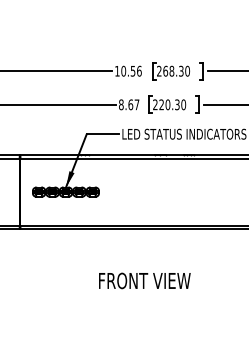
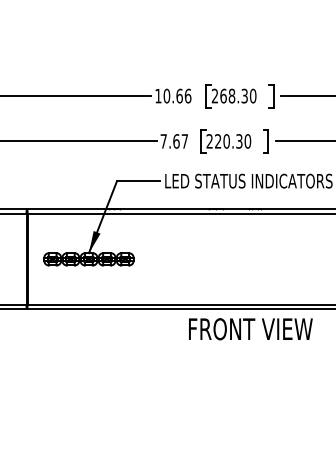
text: (132, 70) -> (178, 95), 10.56 -> 10.66
text: (121, 104) -> (163, 140), 8.67 -> 7.67
text: (144, 280) -> (250, 328), moved

